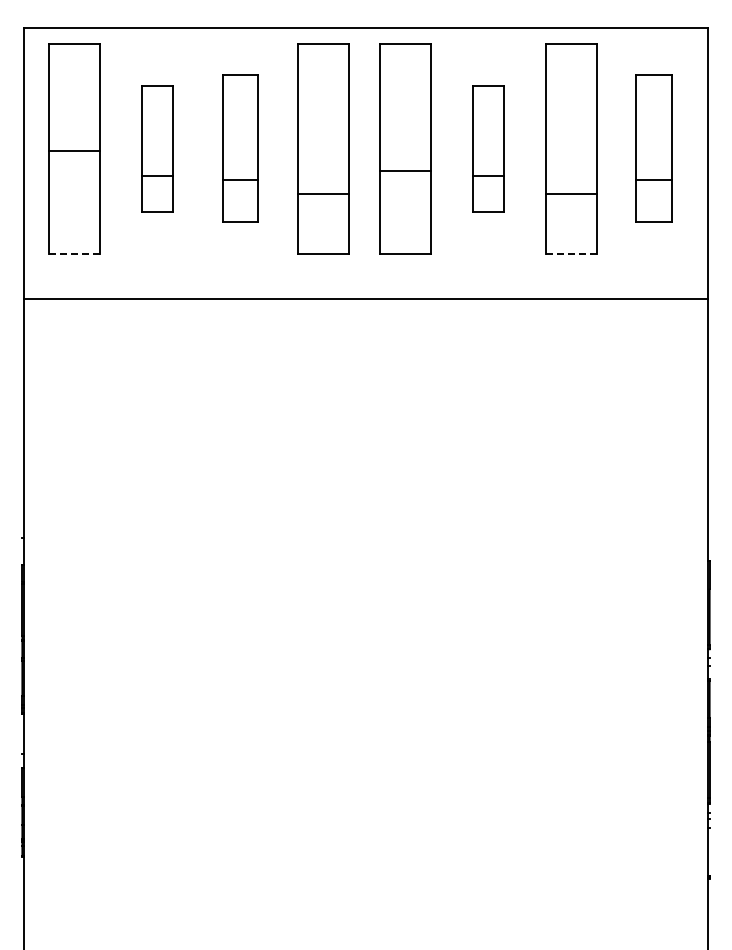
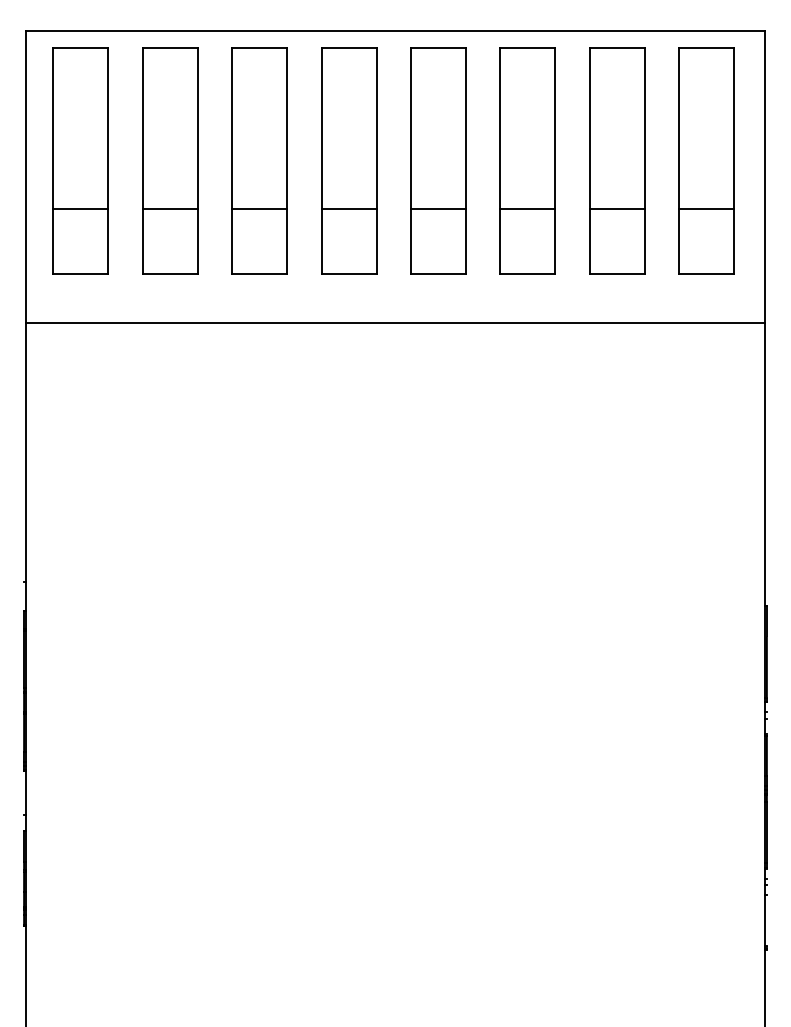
part: (157, 148) -> (170, 160), size x1.67
part: (240, 148) -> (259, 160), size x1.43
part: (488, 148) -> (527, 160), size x1.67
part: (654, 148) -> (707, 160), size x1.43
line: (74, 150) -> (80, 209), moved
line: (405, 170) -> (438, 209), moved
line: (75, 253) -> (81, 274), dashed -> solid
line: (571, 253) -> (617, 274), dashed -> solid

